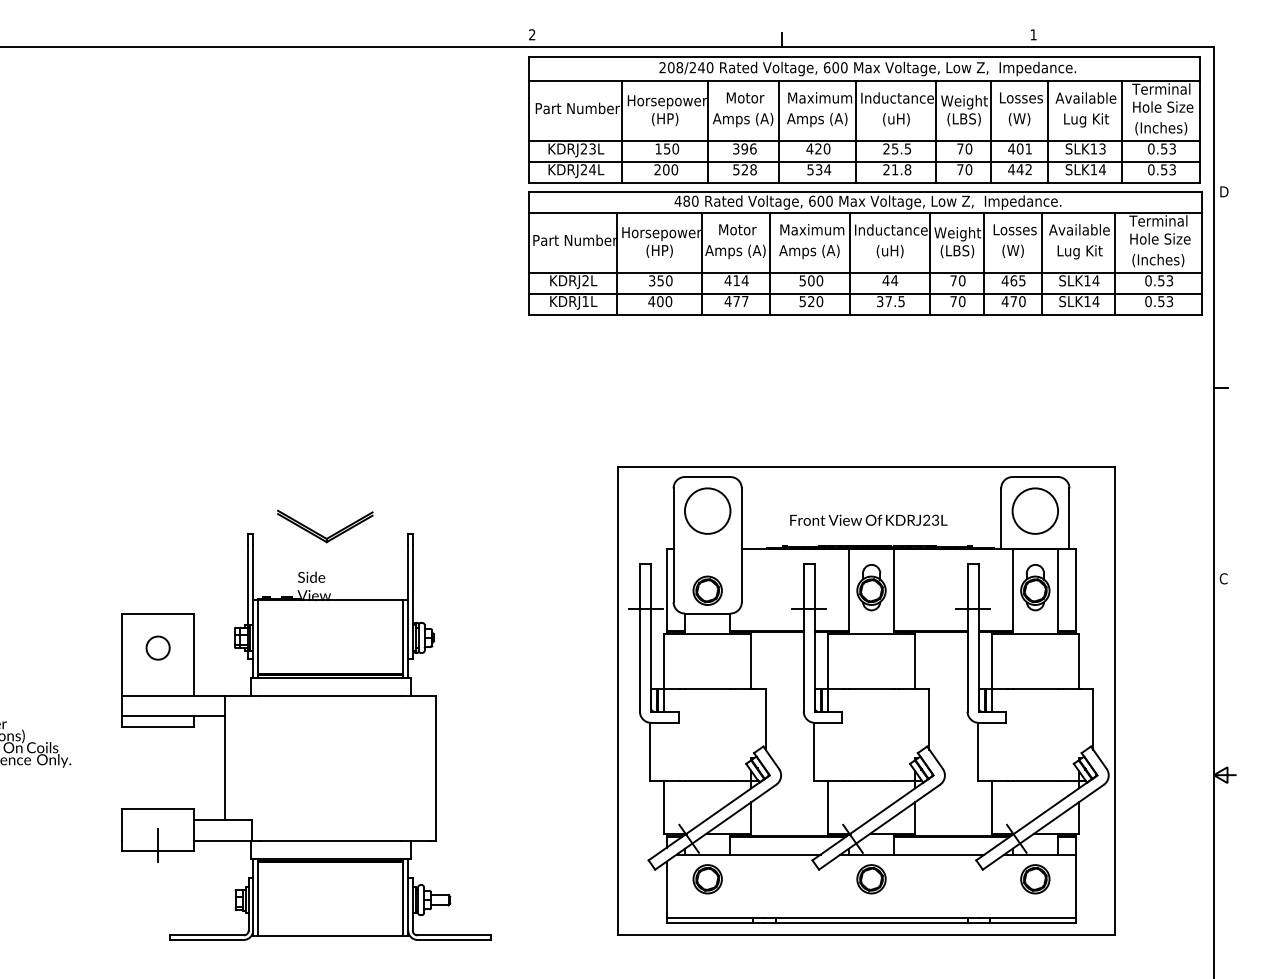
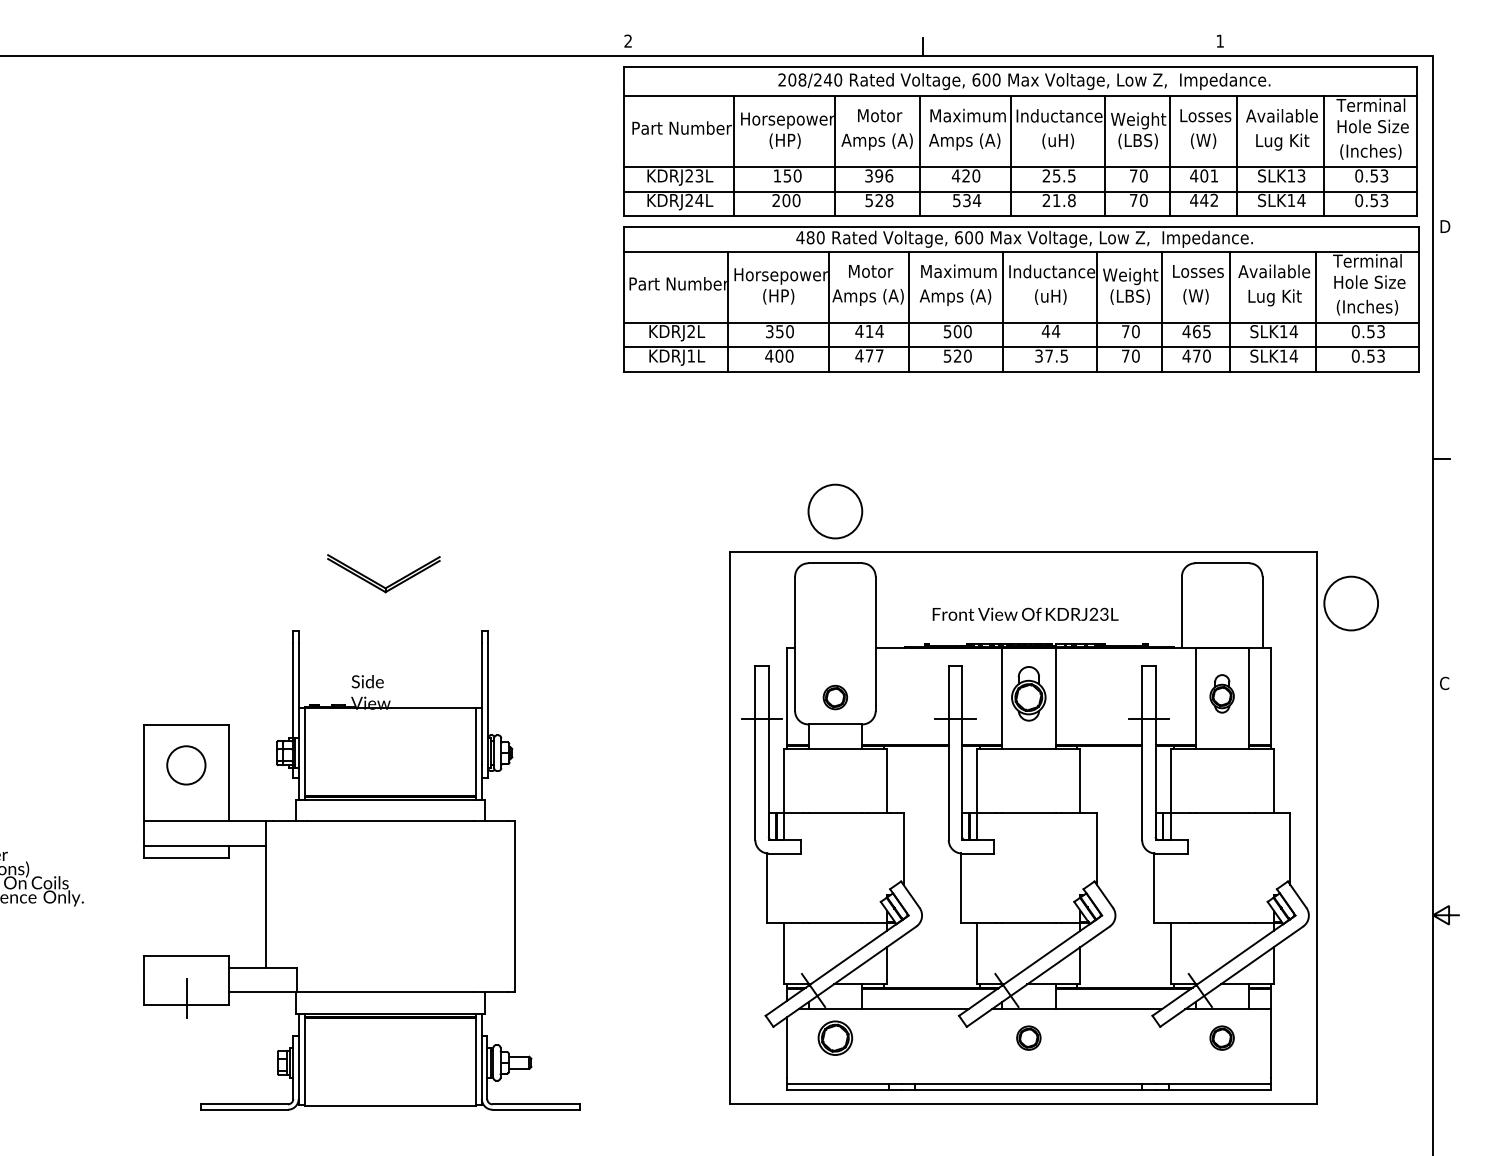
circle: (707, 511) -> (835, 511), moved
circle: (1034, 511) -> (1350, 603), moved
part: (321, 534) -> (379, 583), moved
part: (1034, 587) -> (1221, 693), size x0.7
part: (707, 590) -> (835, 697), size x0.7
circle: (158, 647) -> (186, 764), size x1.4
part: (871, 878) -> (1028, 1037), size x0.7
part: (1034, 878) -> (1221, 1037), size x0.7

